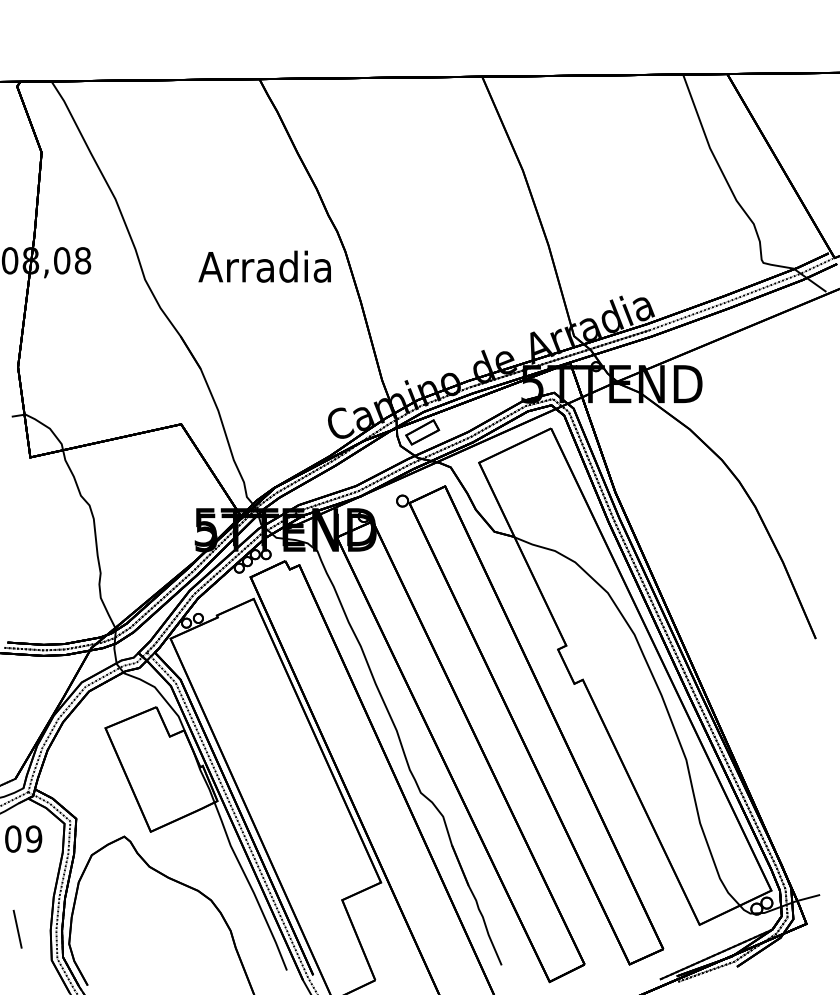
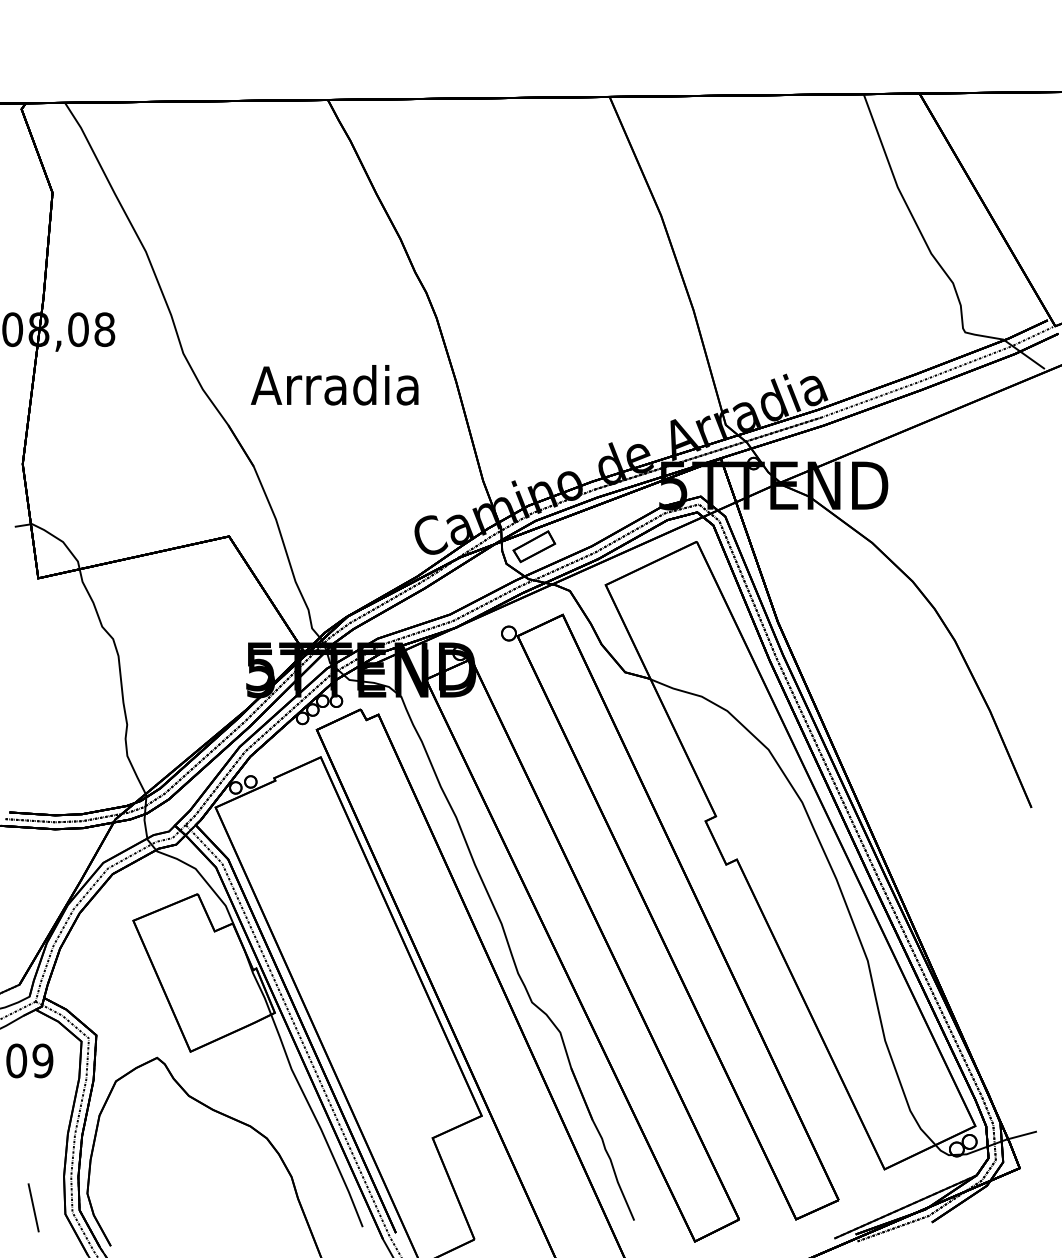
text: (264, 266) -> (334, 384), moved
line: (17, 928) -> (33, 1206), moved

